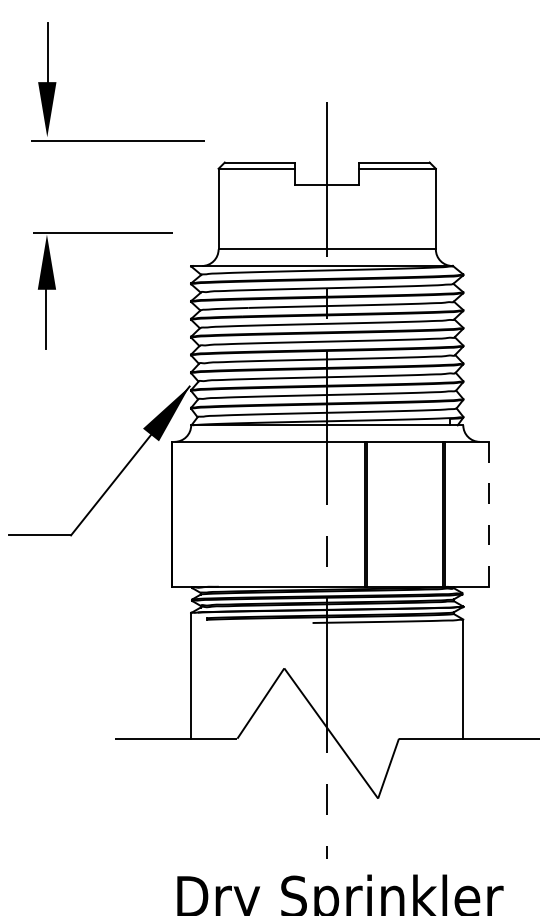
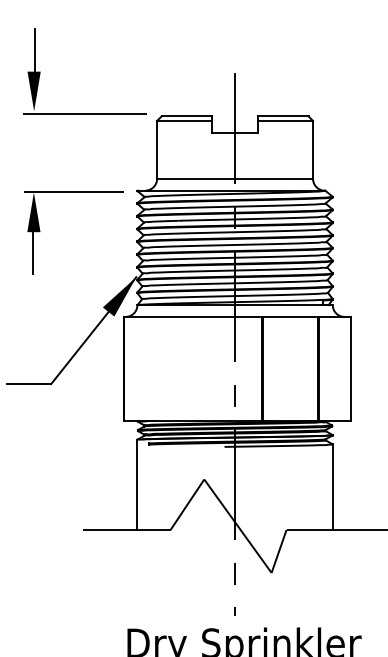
part: (117, 140) -> (84, 113), moved
part: (55, 289) -> (40, 231), moved
line: (488, 514) -> (350, 369), dashed -> solid

